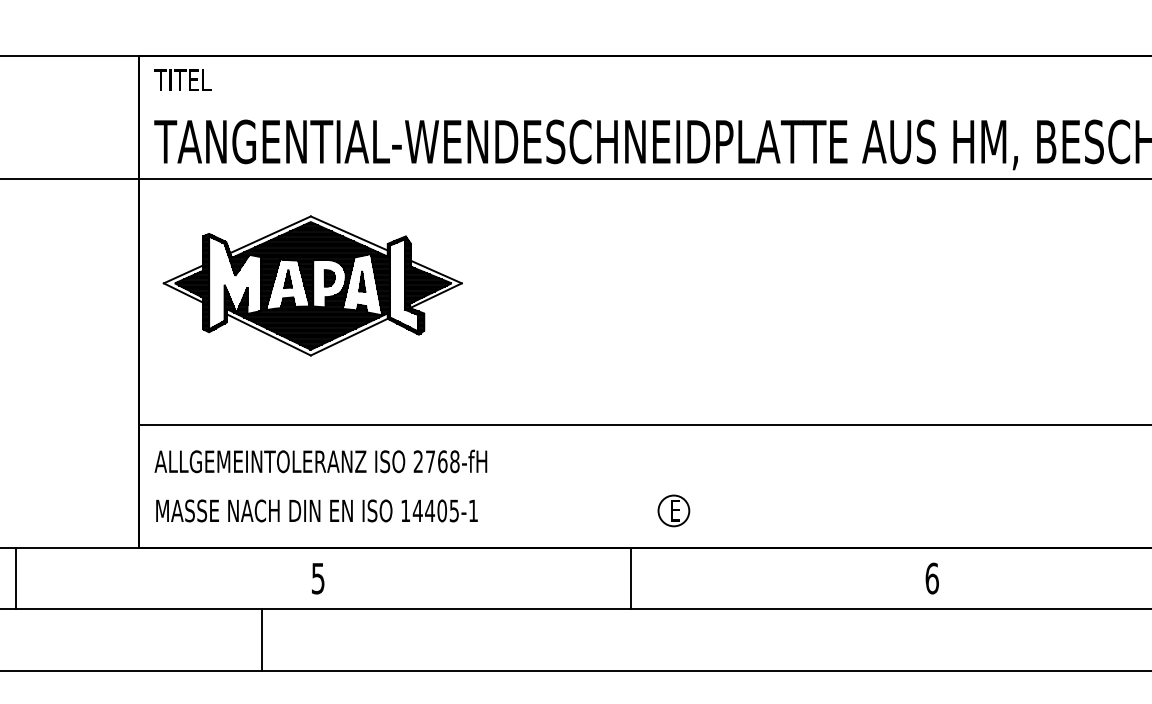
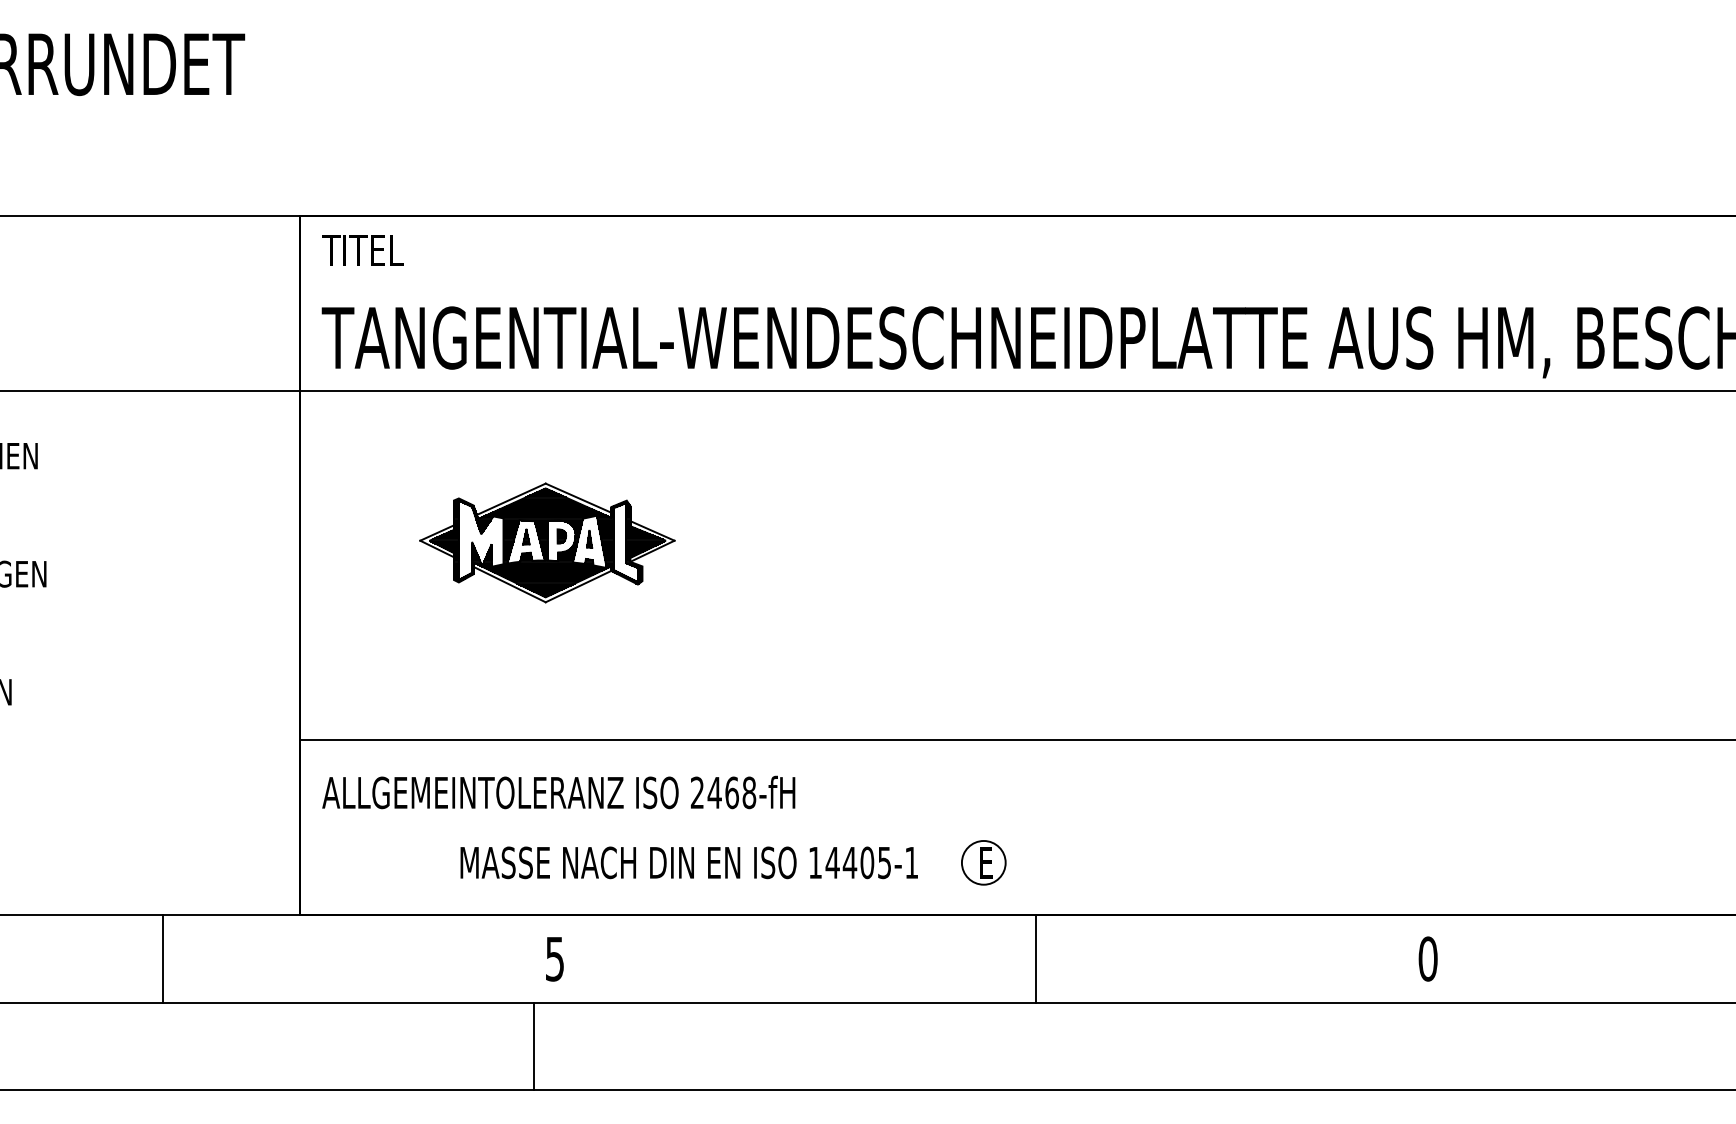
part: (312, 285) -> (547, 542), size x0.6
text: (430, 461) -> (714, 792), 2768-fH -> 2468-fH
text: (316, 510) -> (688, 862), moved
part: (673, 510) -> (983, 862), moved
line: (16, 578) -> (162, 958), moved
line: (631, 578) -> (1036, 958), moved
text: (931, 578) -> (1427, 958), 6 -> 0
line: (262, 640) -> (534, 1046), moved

